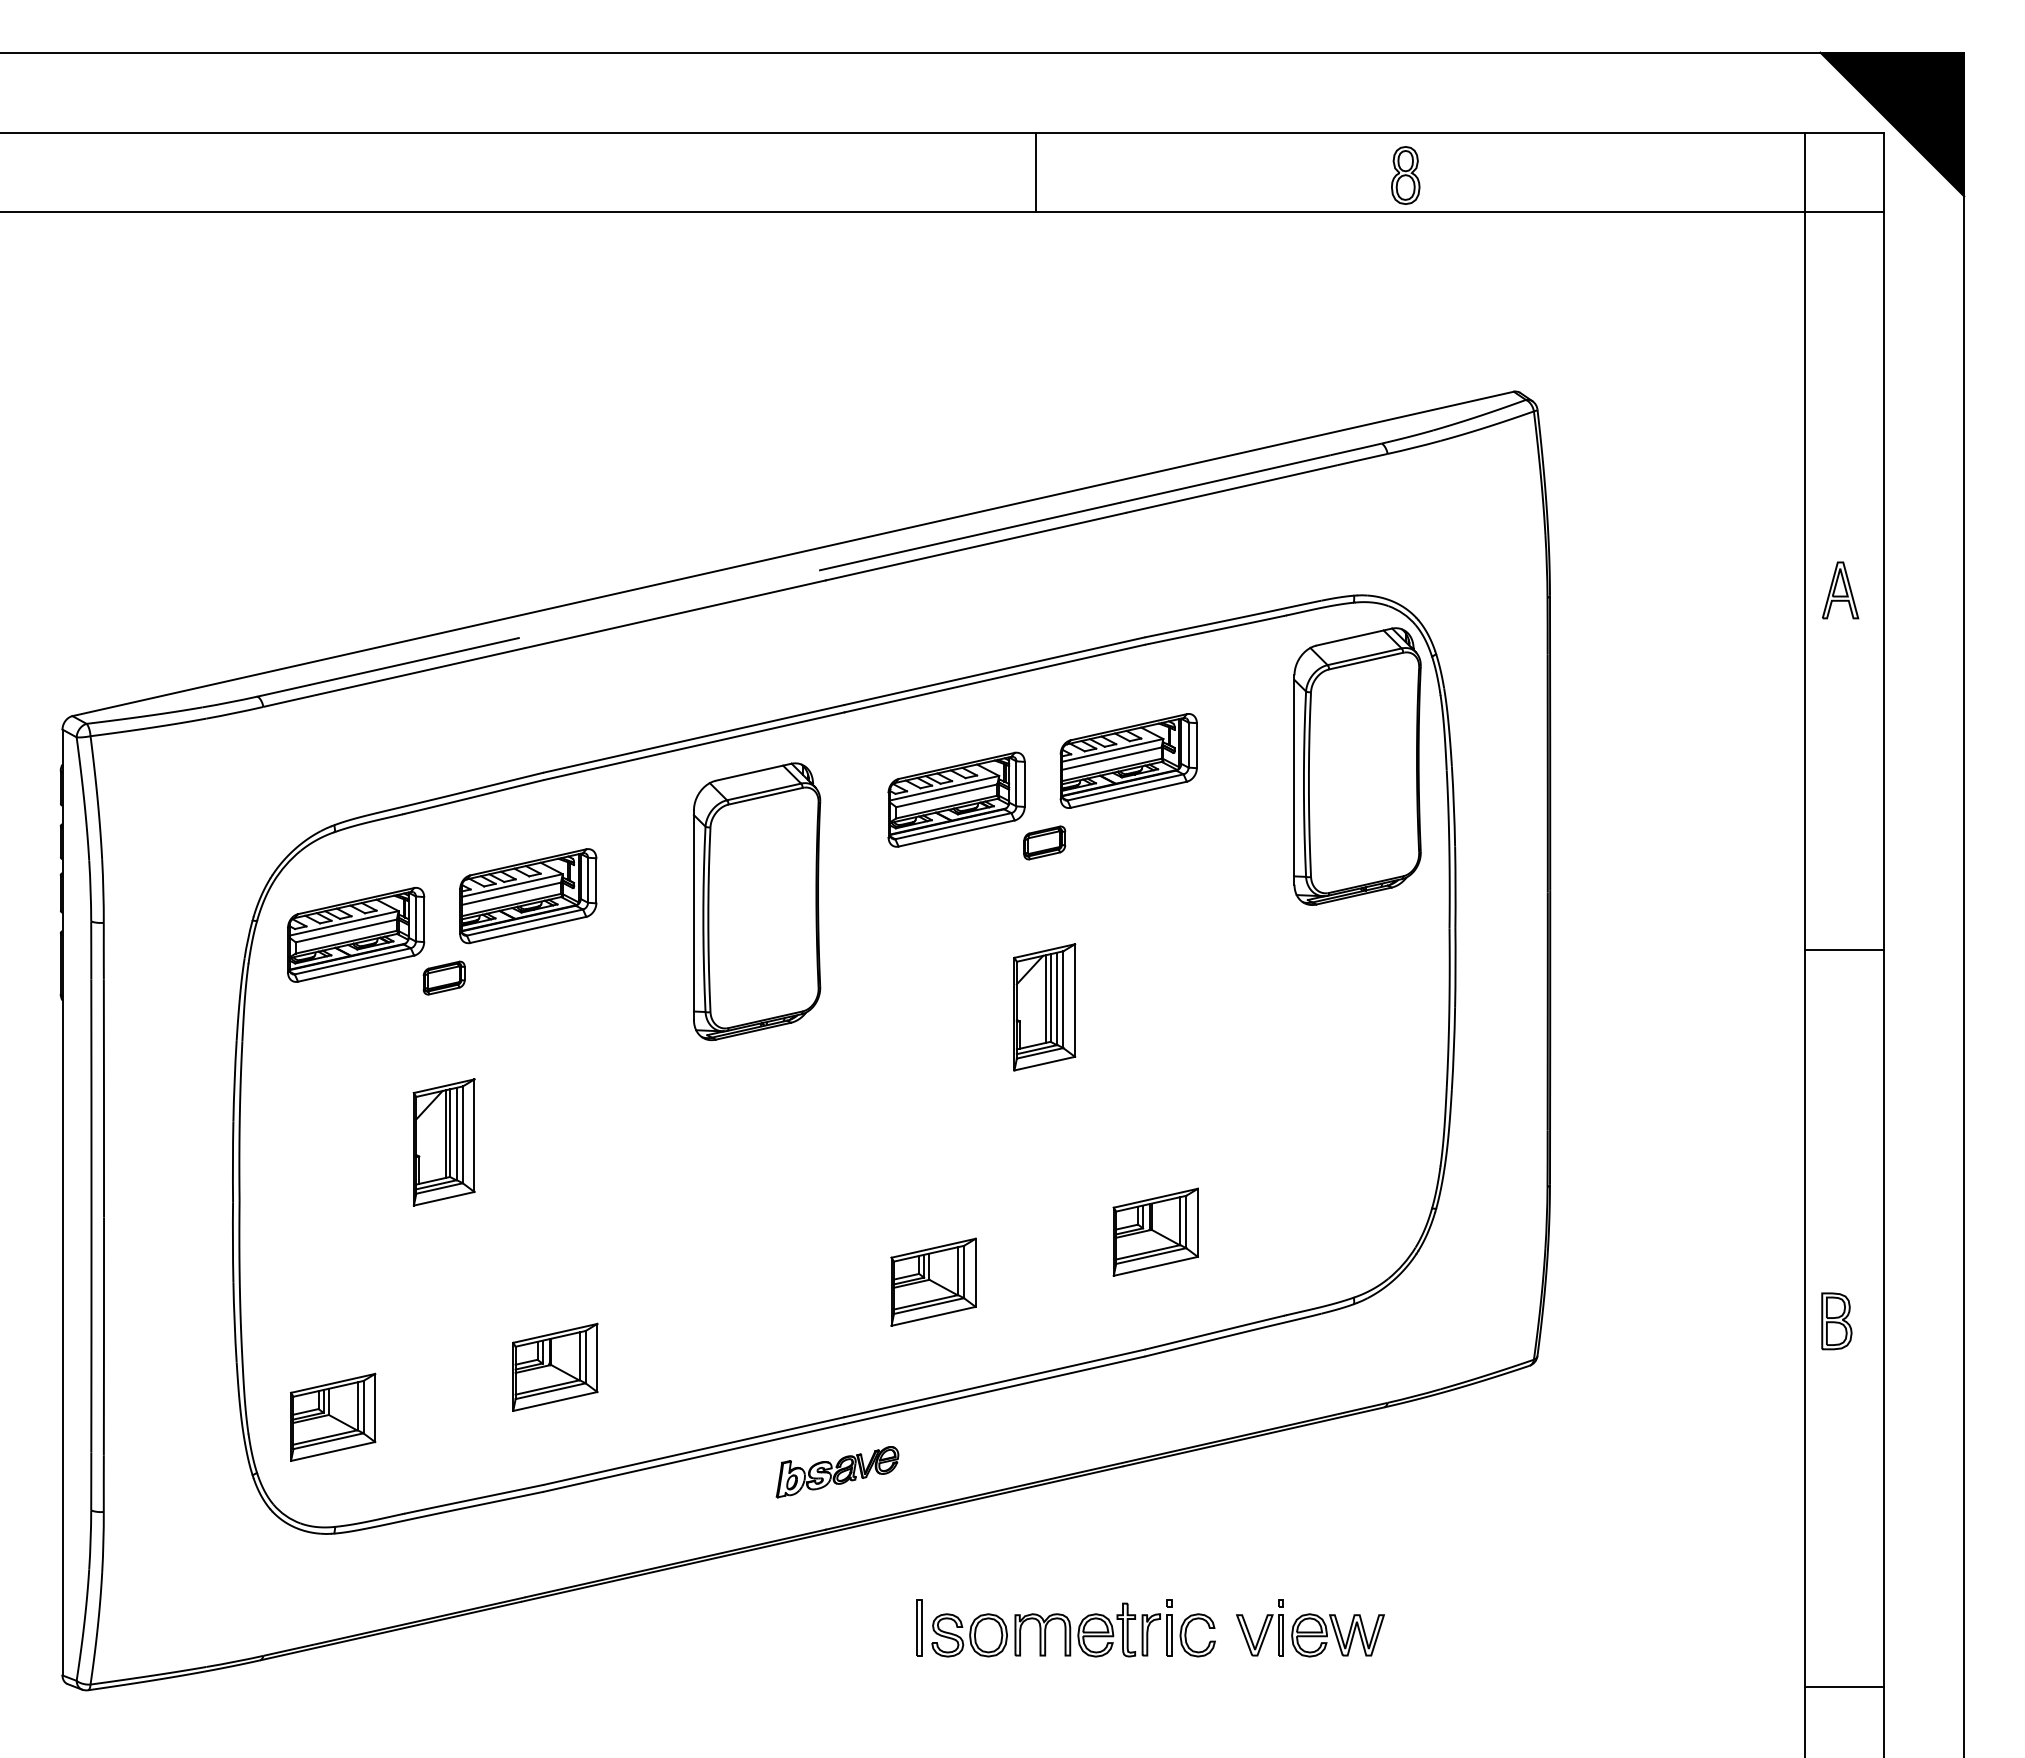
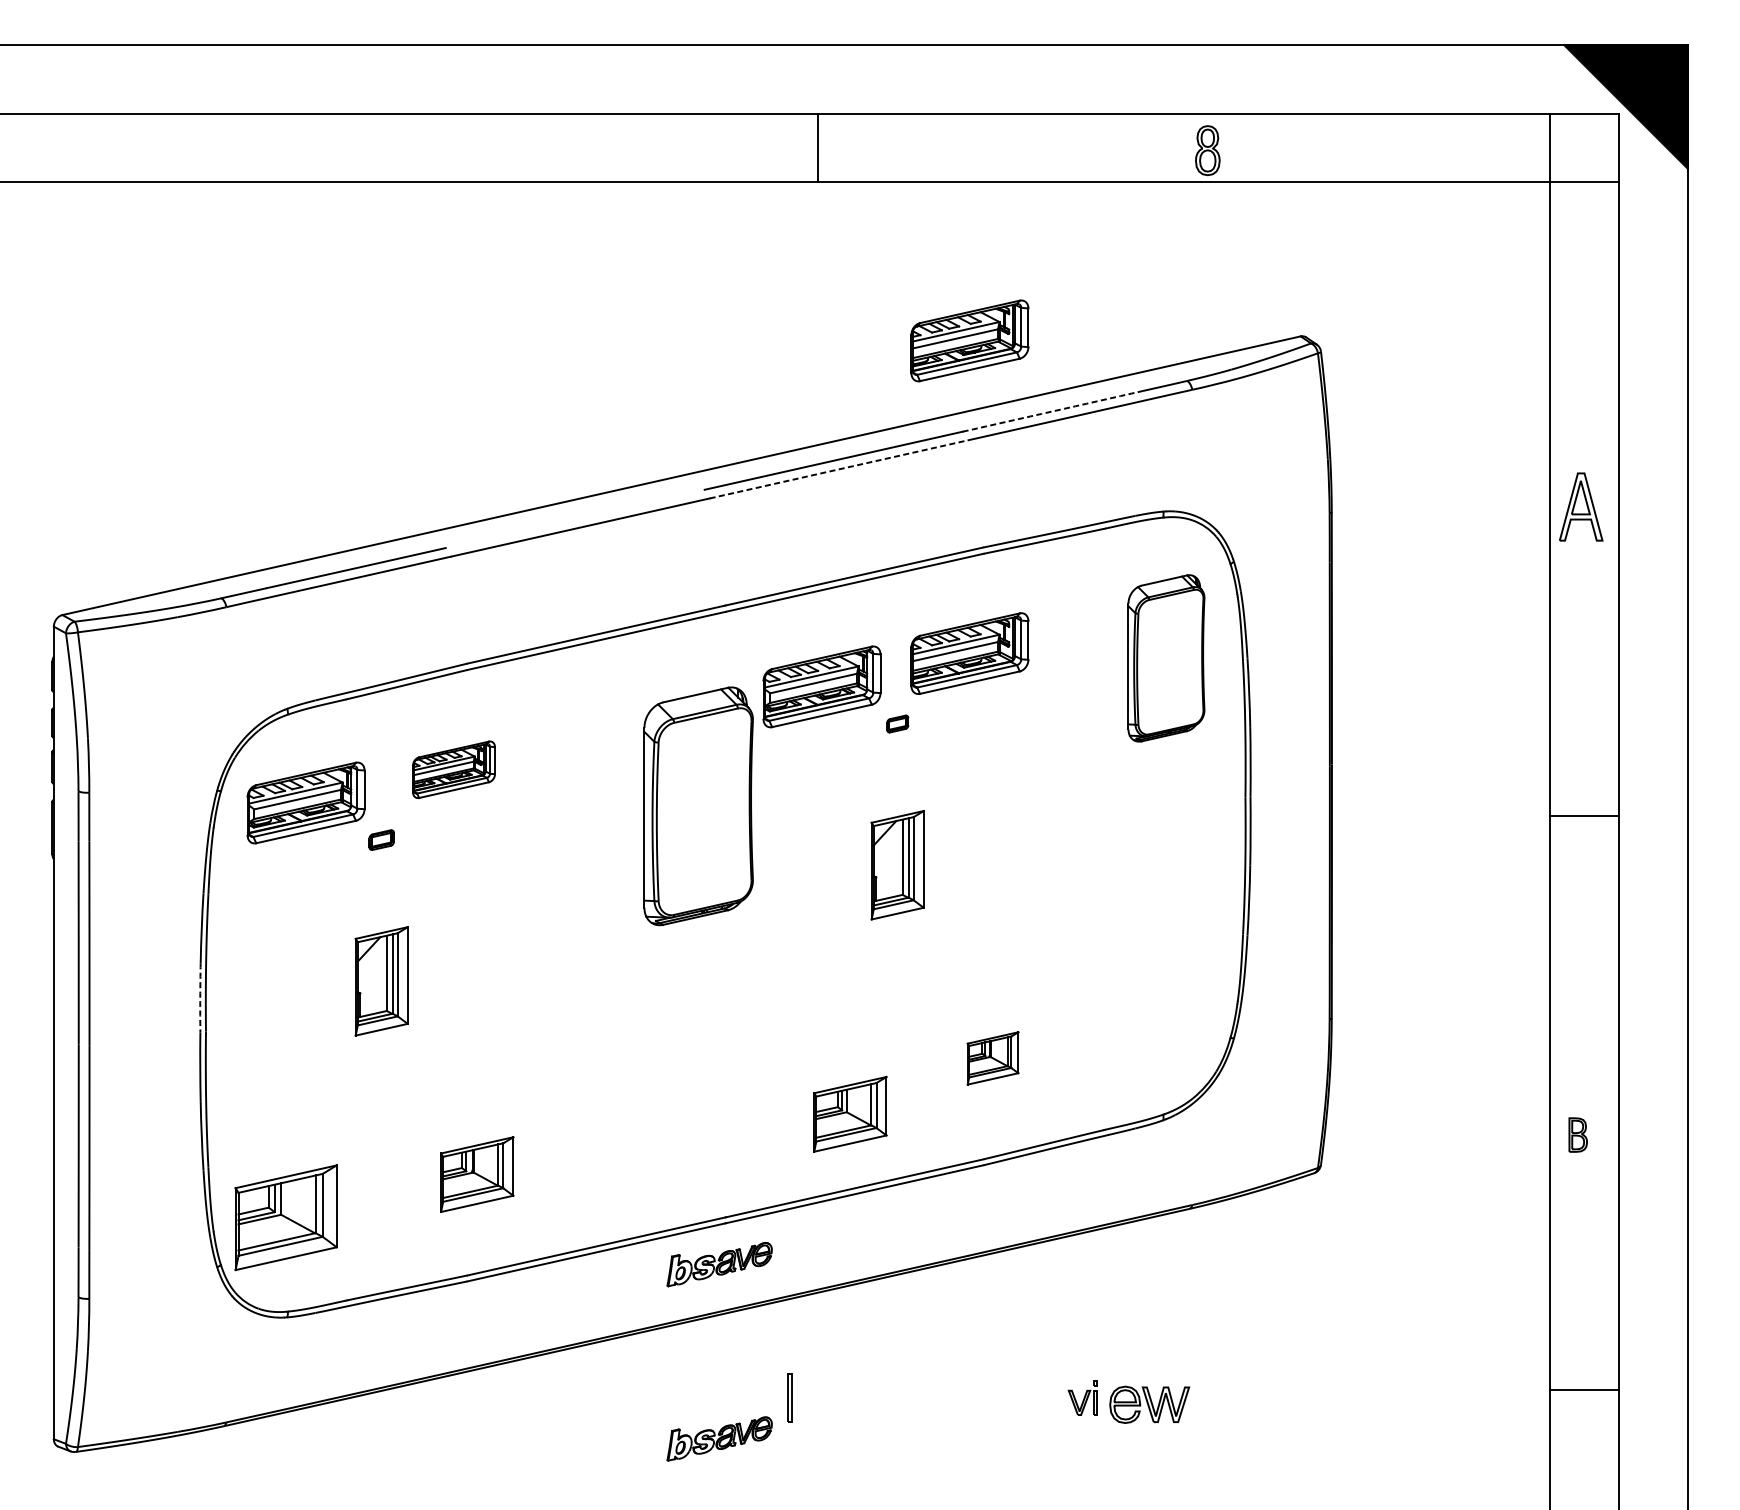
line: (1035, 172) -> (817, 148), moved
part: (1128, 396) -> (969, 340), added
arc: (1225, 479) -> (1052, 411), solid -> dashed
line: (975, 546) -> (838, 469), solid -> dashed
part: (1840, 590) -> (1581, 507), size x1.4
part: (1357, 766) -> (1166, 658), size x0.7
part: (1044, 842) -> (897, 723), size x0.6
part: (528, 896) -> (454, 770), size x0.7
part: (756, 901) -> (698, 806), moved
part: (443, 977) -> (381, 839), size x0.7
line: (1046, 998) -> (899, 857), removed
line: (445, 1134) -> (382, 974), removed
arc: (232, 1161) -> (199, 997), solid -> dashed
part: (1155, 1231) -> (992, 1057), size x0.7
part: (933, 1281) -> (850, 1113), moved
part: (1836, 1321) -> (1577, 1135), size x0.7
part: (333, 1416) -> (286, 1216), size x1.4
part: (1259, 1627) -> (1082, 1398), size x0.7
part: (1073, 1628) -> (922, 1398), removed
part: (837, 1675) -> (719, 1439), added
line: (1844, 1687) -> (1584, 1390), moved

